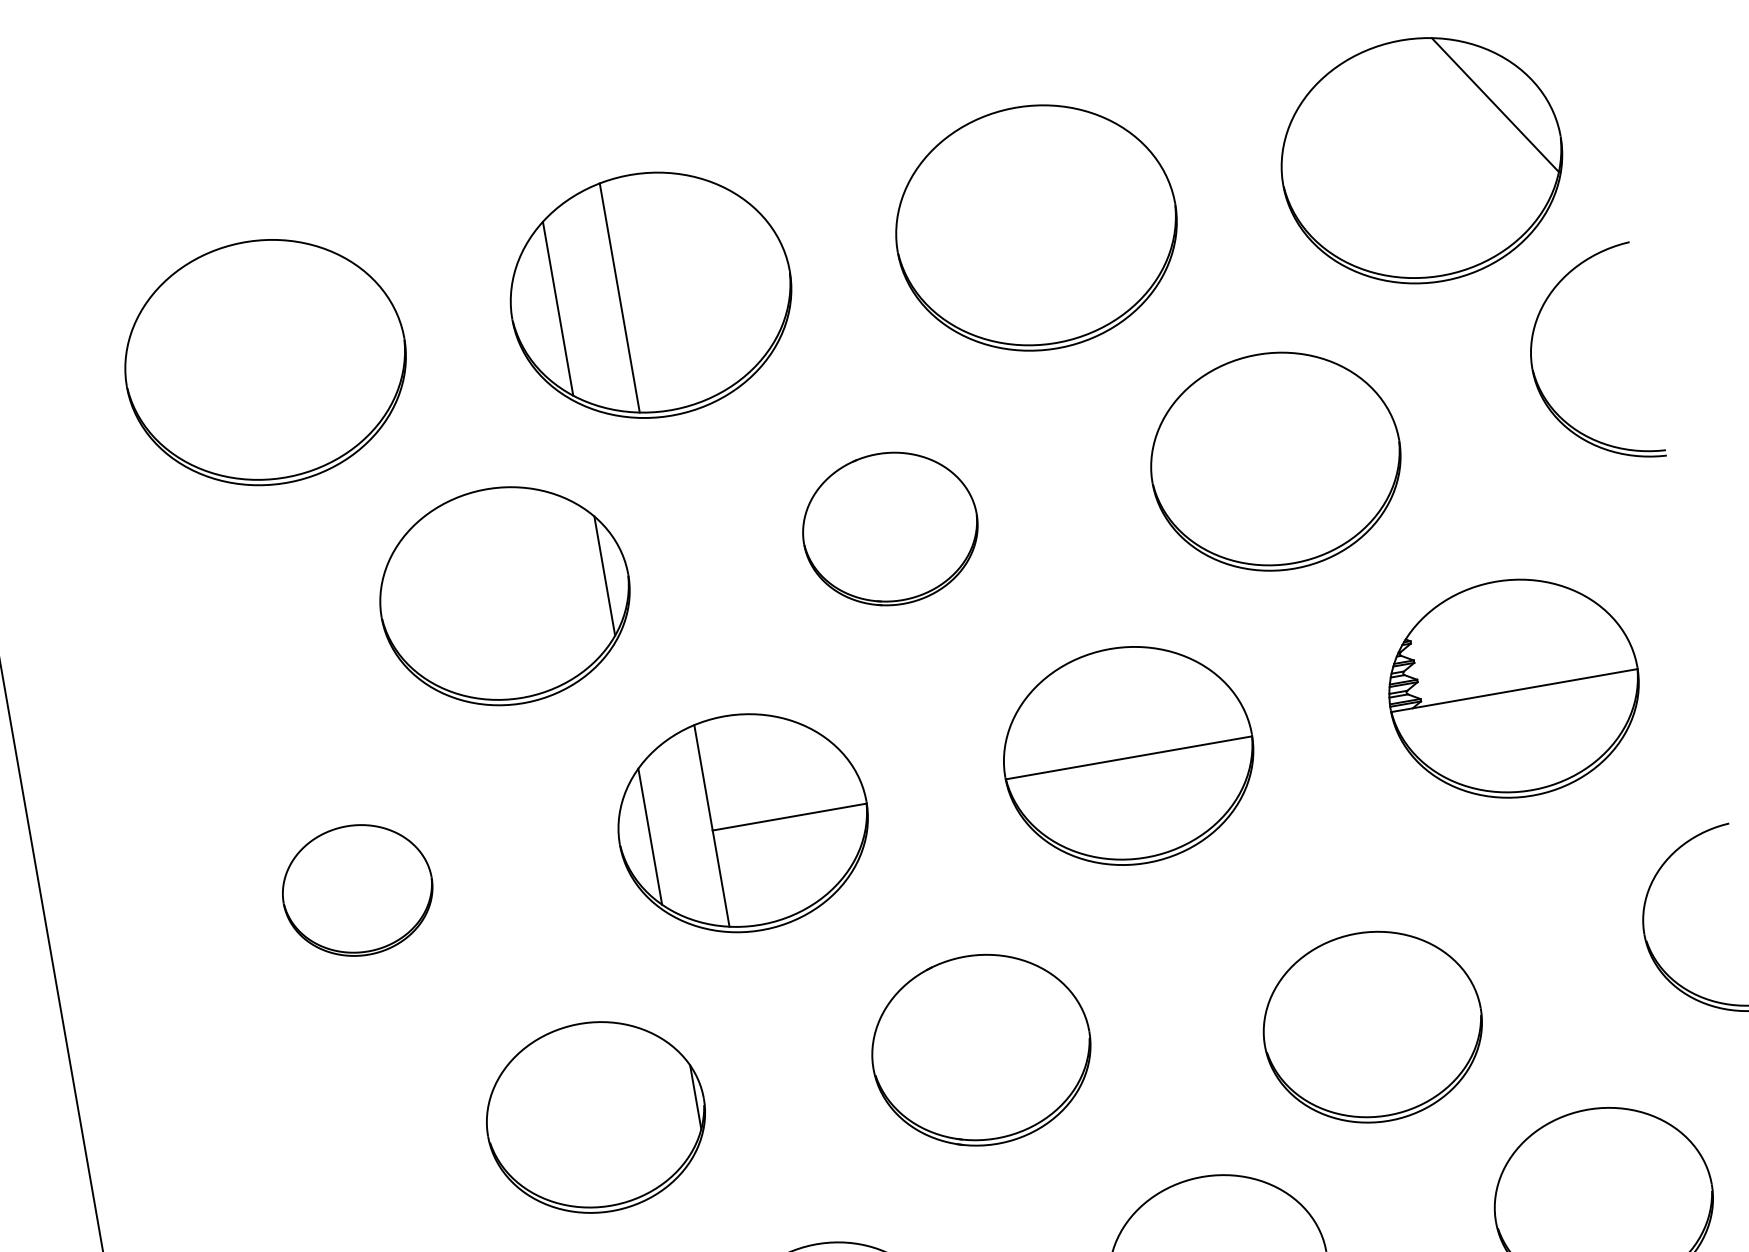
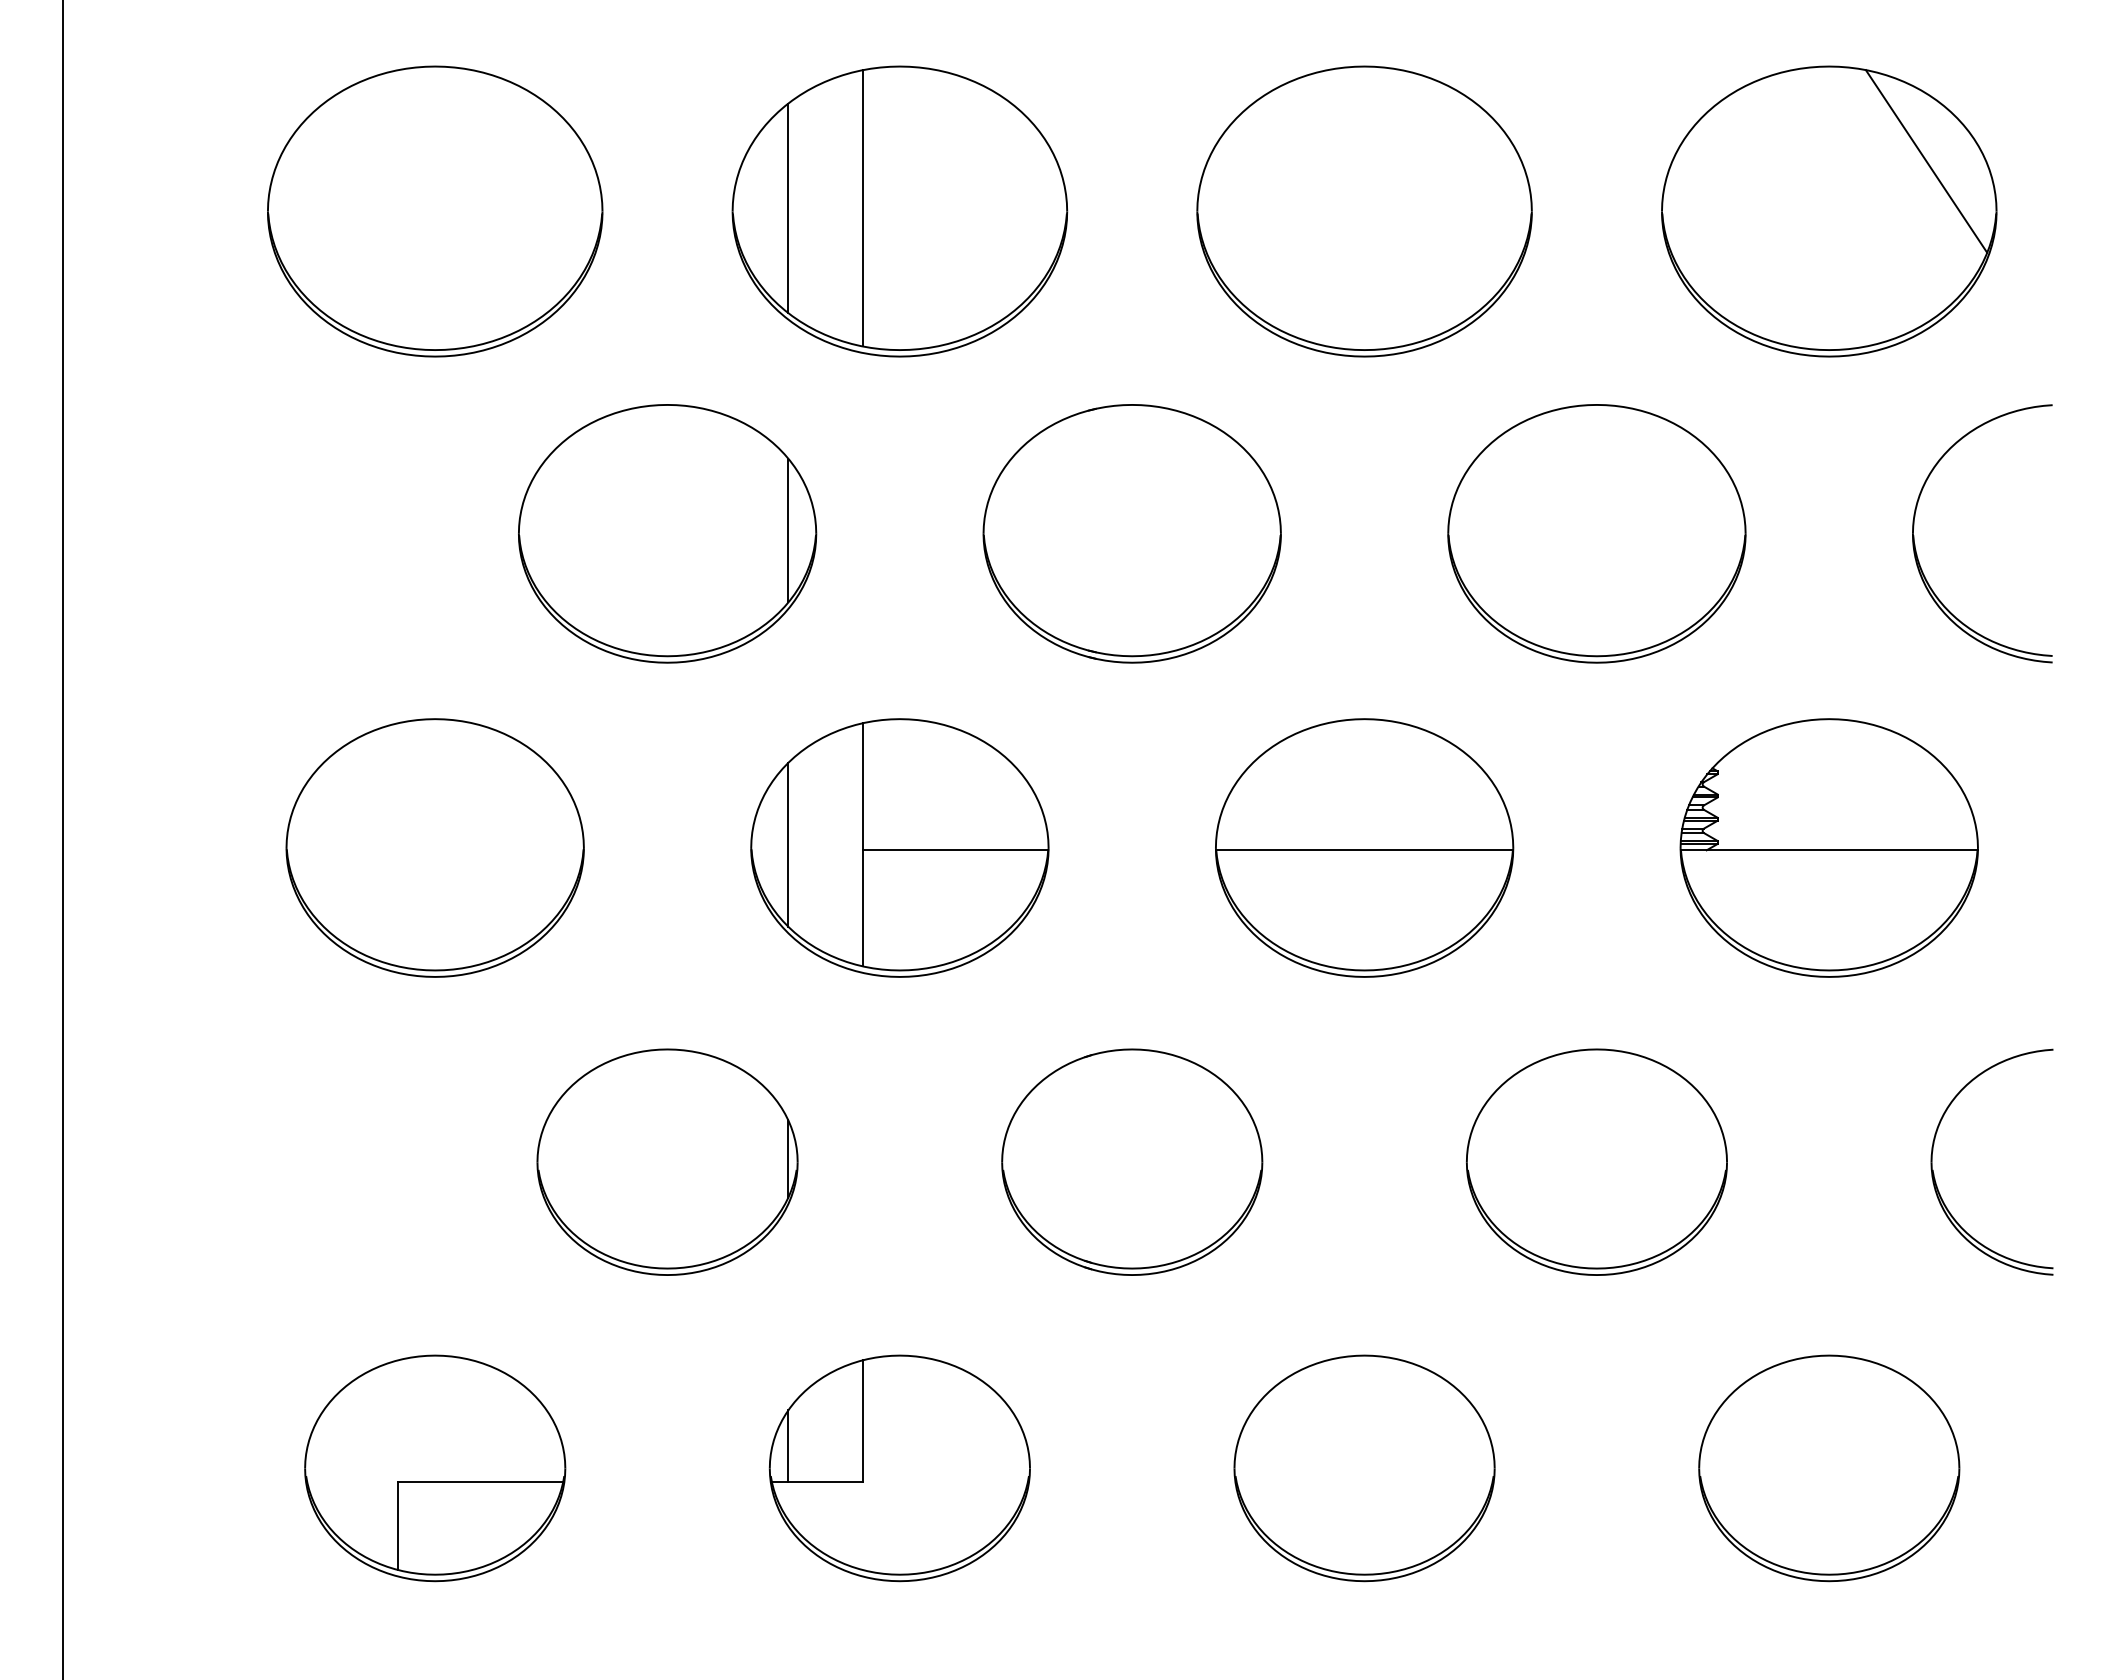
part: (1536, 377) -> (1915, 544), moved
part: (889, 528) -> (1131, 533), size x1.43
part: (357, 890) -> (434, 847), size x1.67
part: (1372, 1026) -> (1596, 1161), moved

